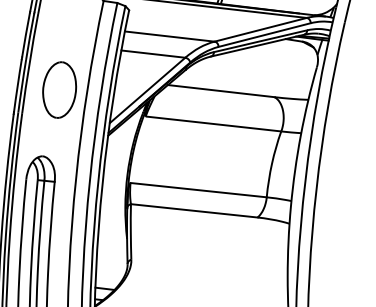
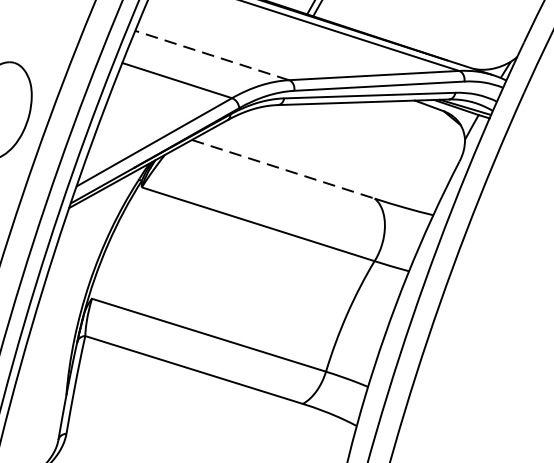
line: (169, 36) -> (211, 55), solid -> dashed
line: (221, 91) -> (283, 170), solid -> dashed

